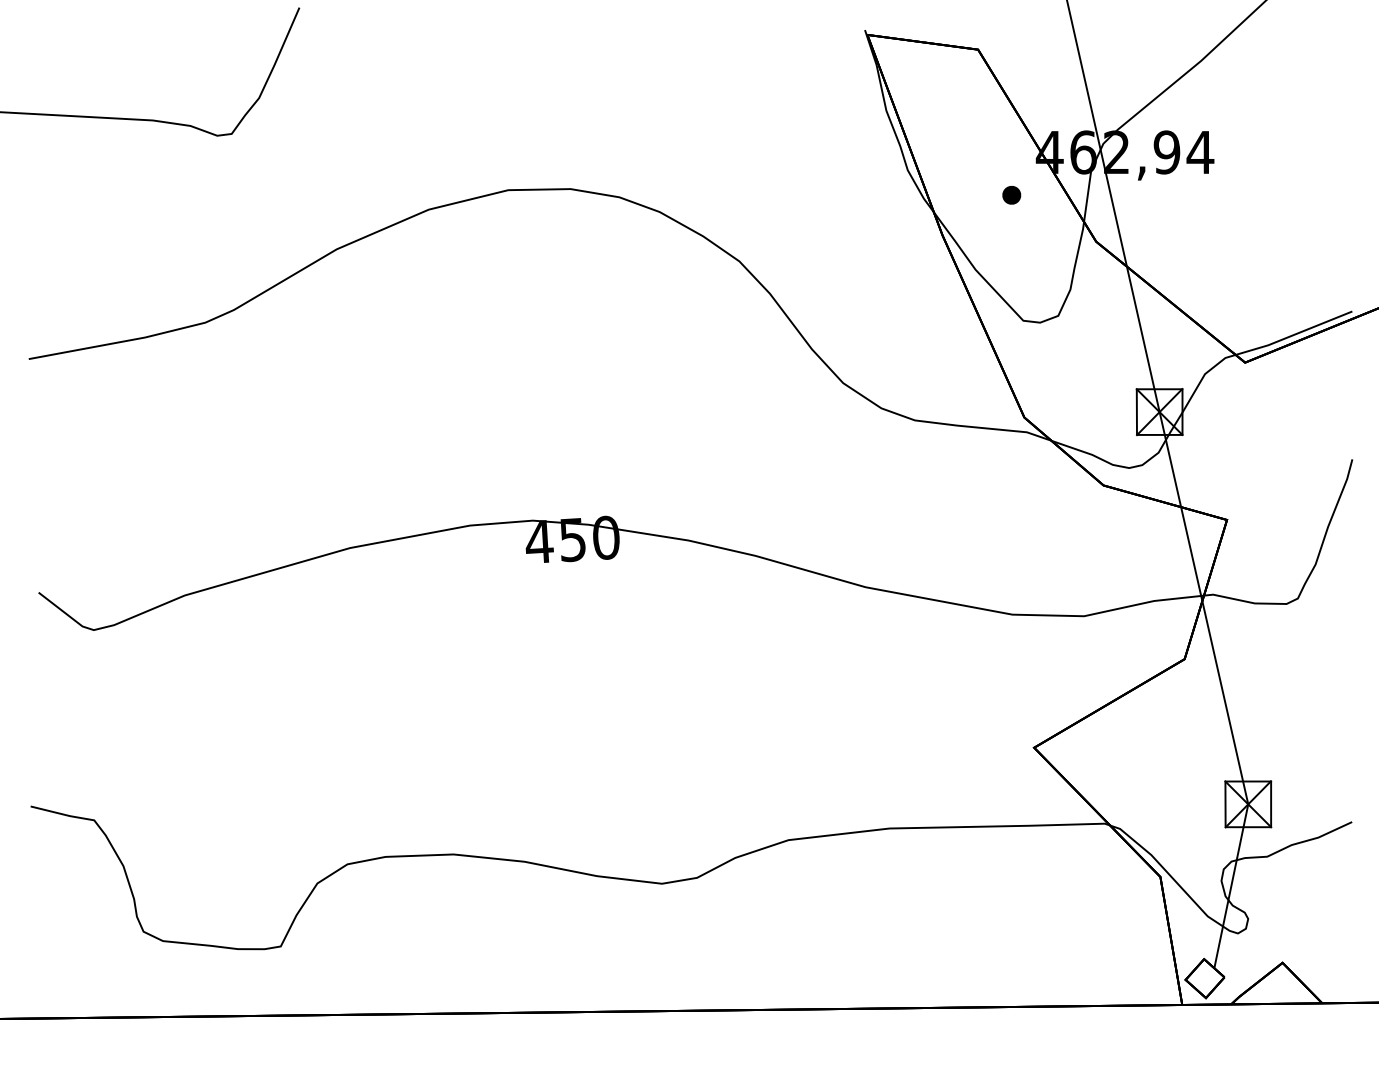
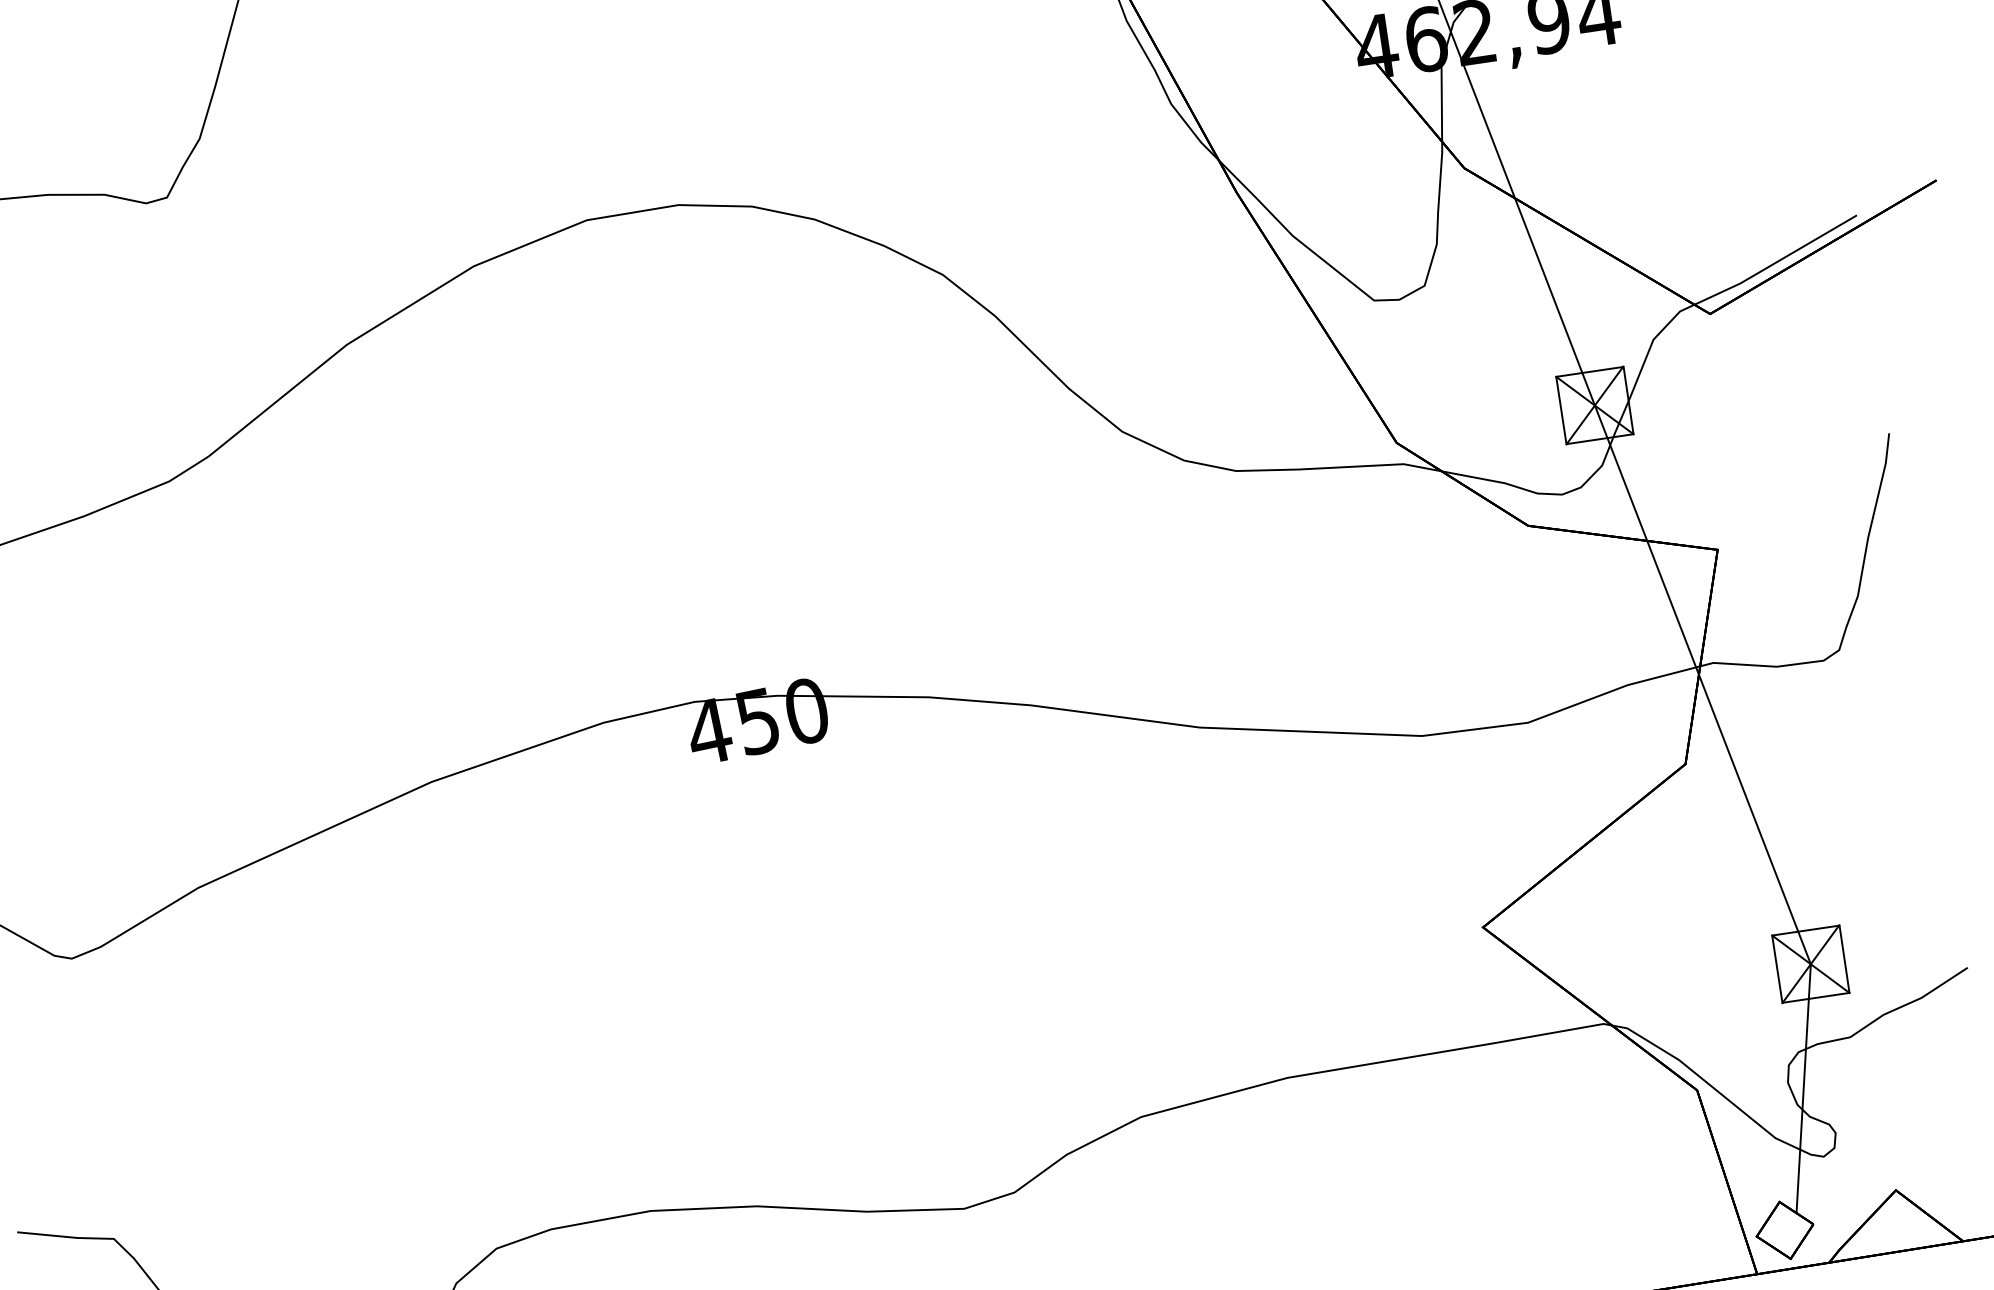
part: (1011, 195) -> (1329, 118), removed

